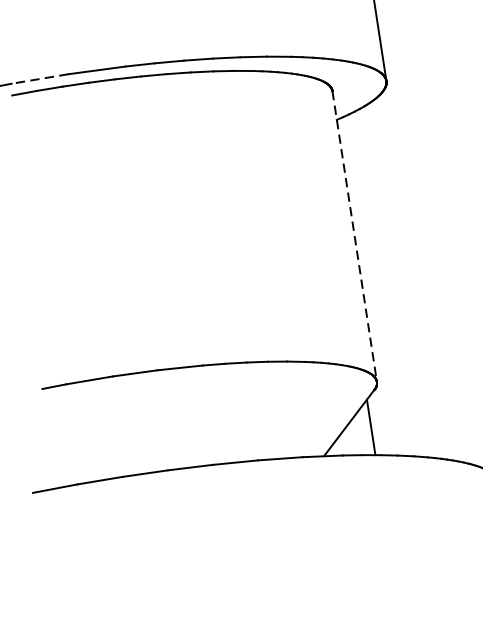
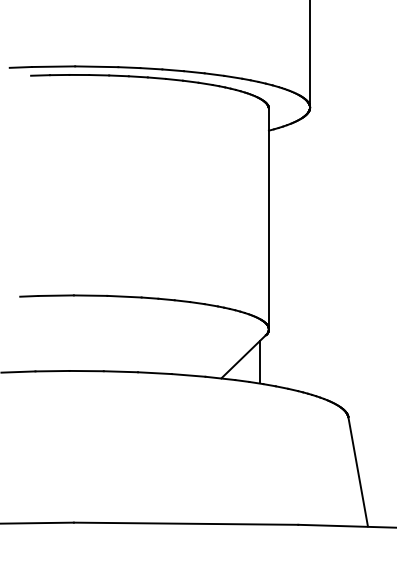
line: (39, 78) -> (53, 66), dashed -> solid
line: (354, 235) -> (268, 218), dashed -> solid

